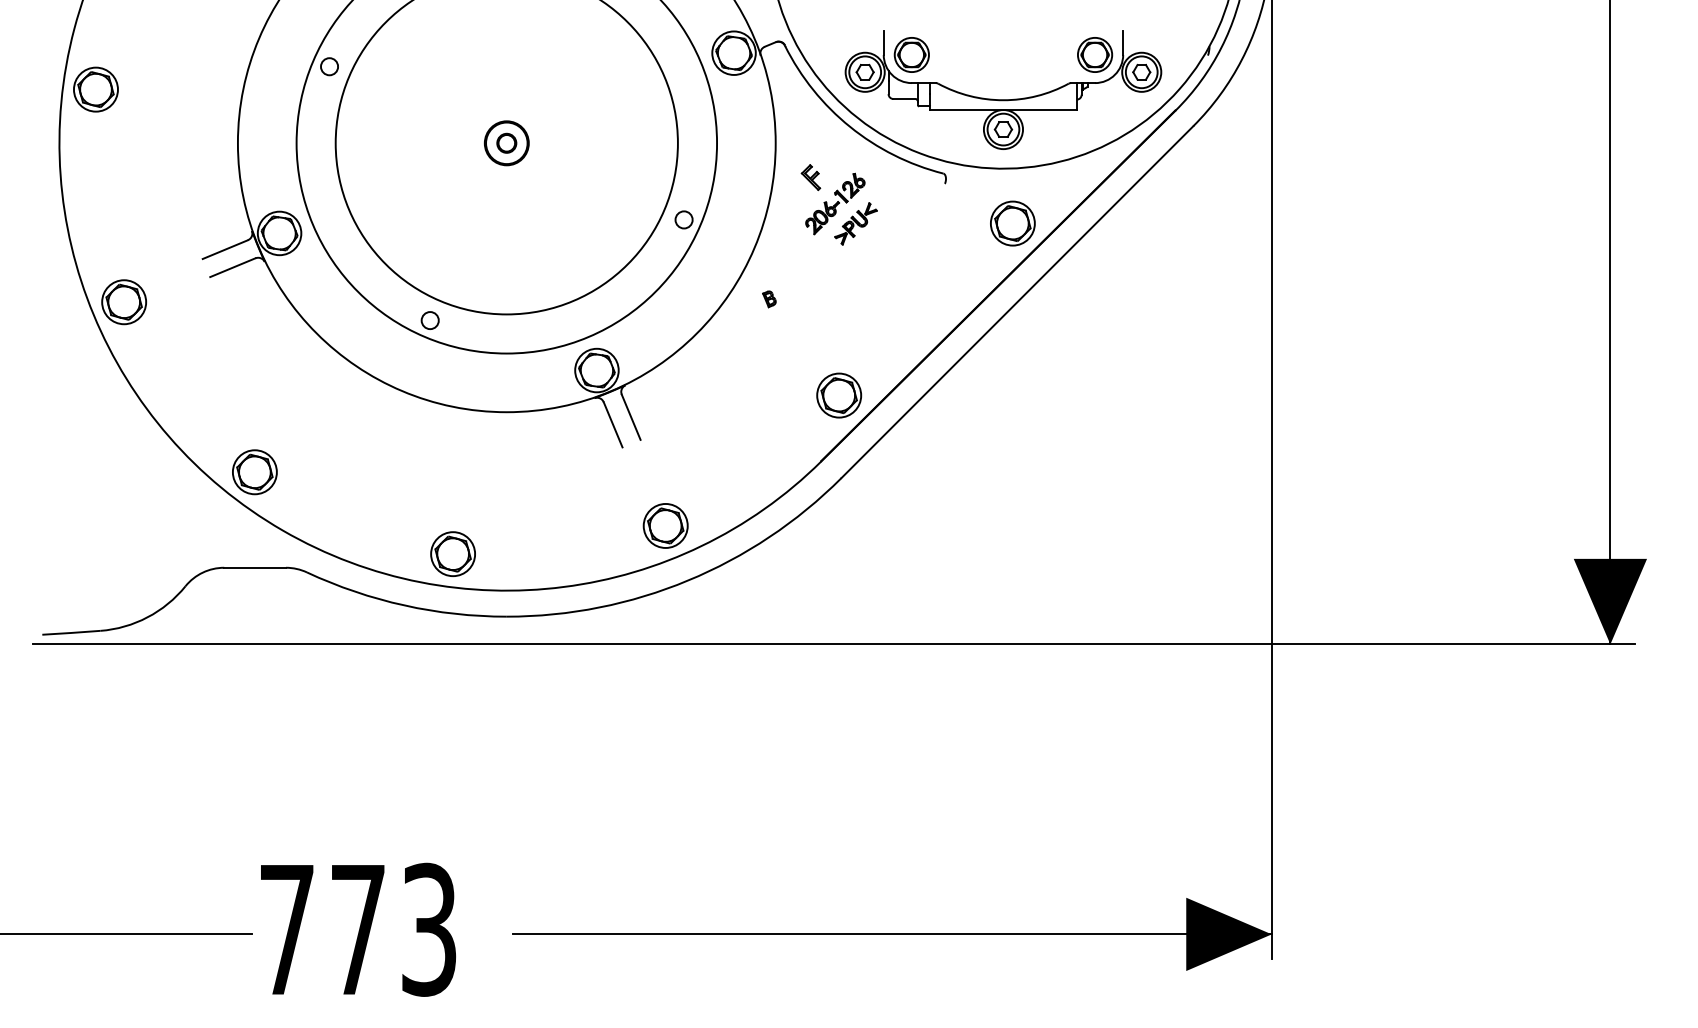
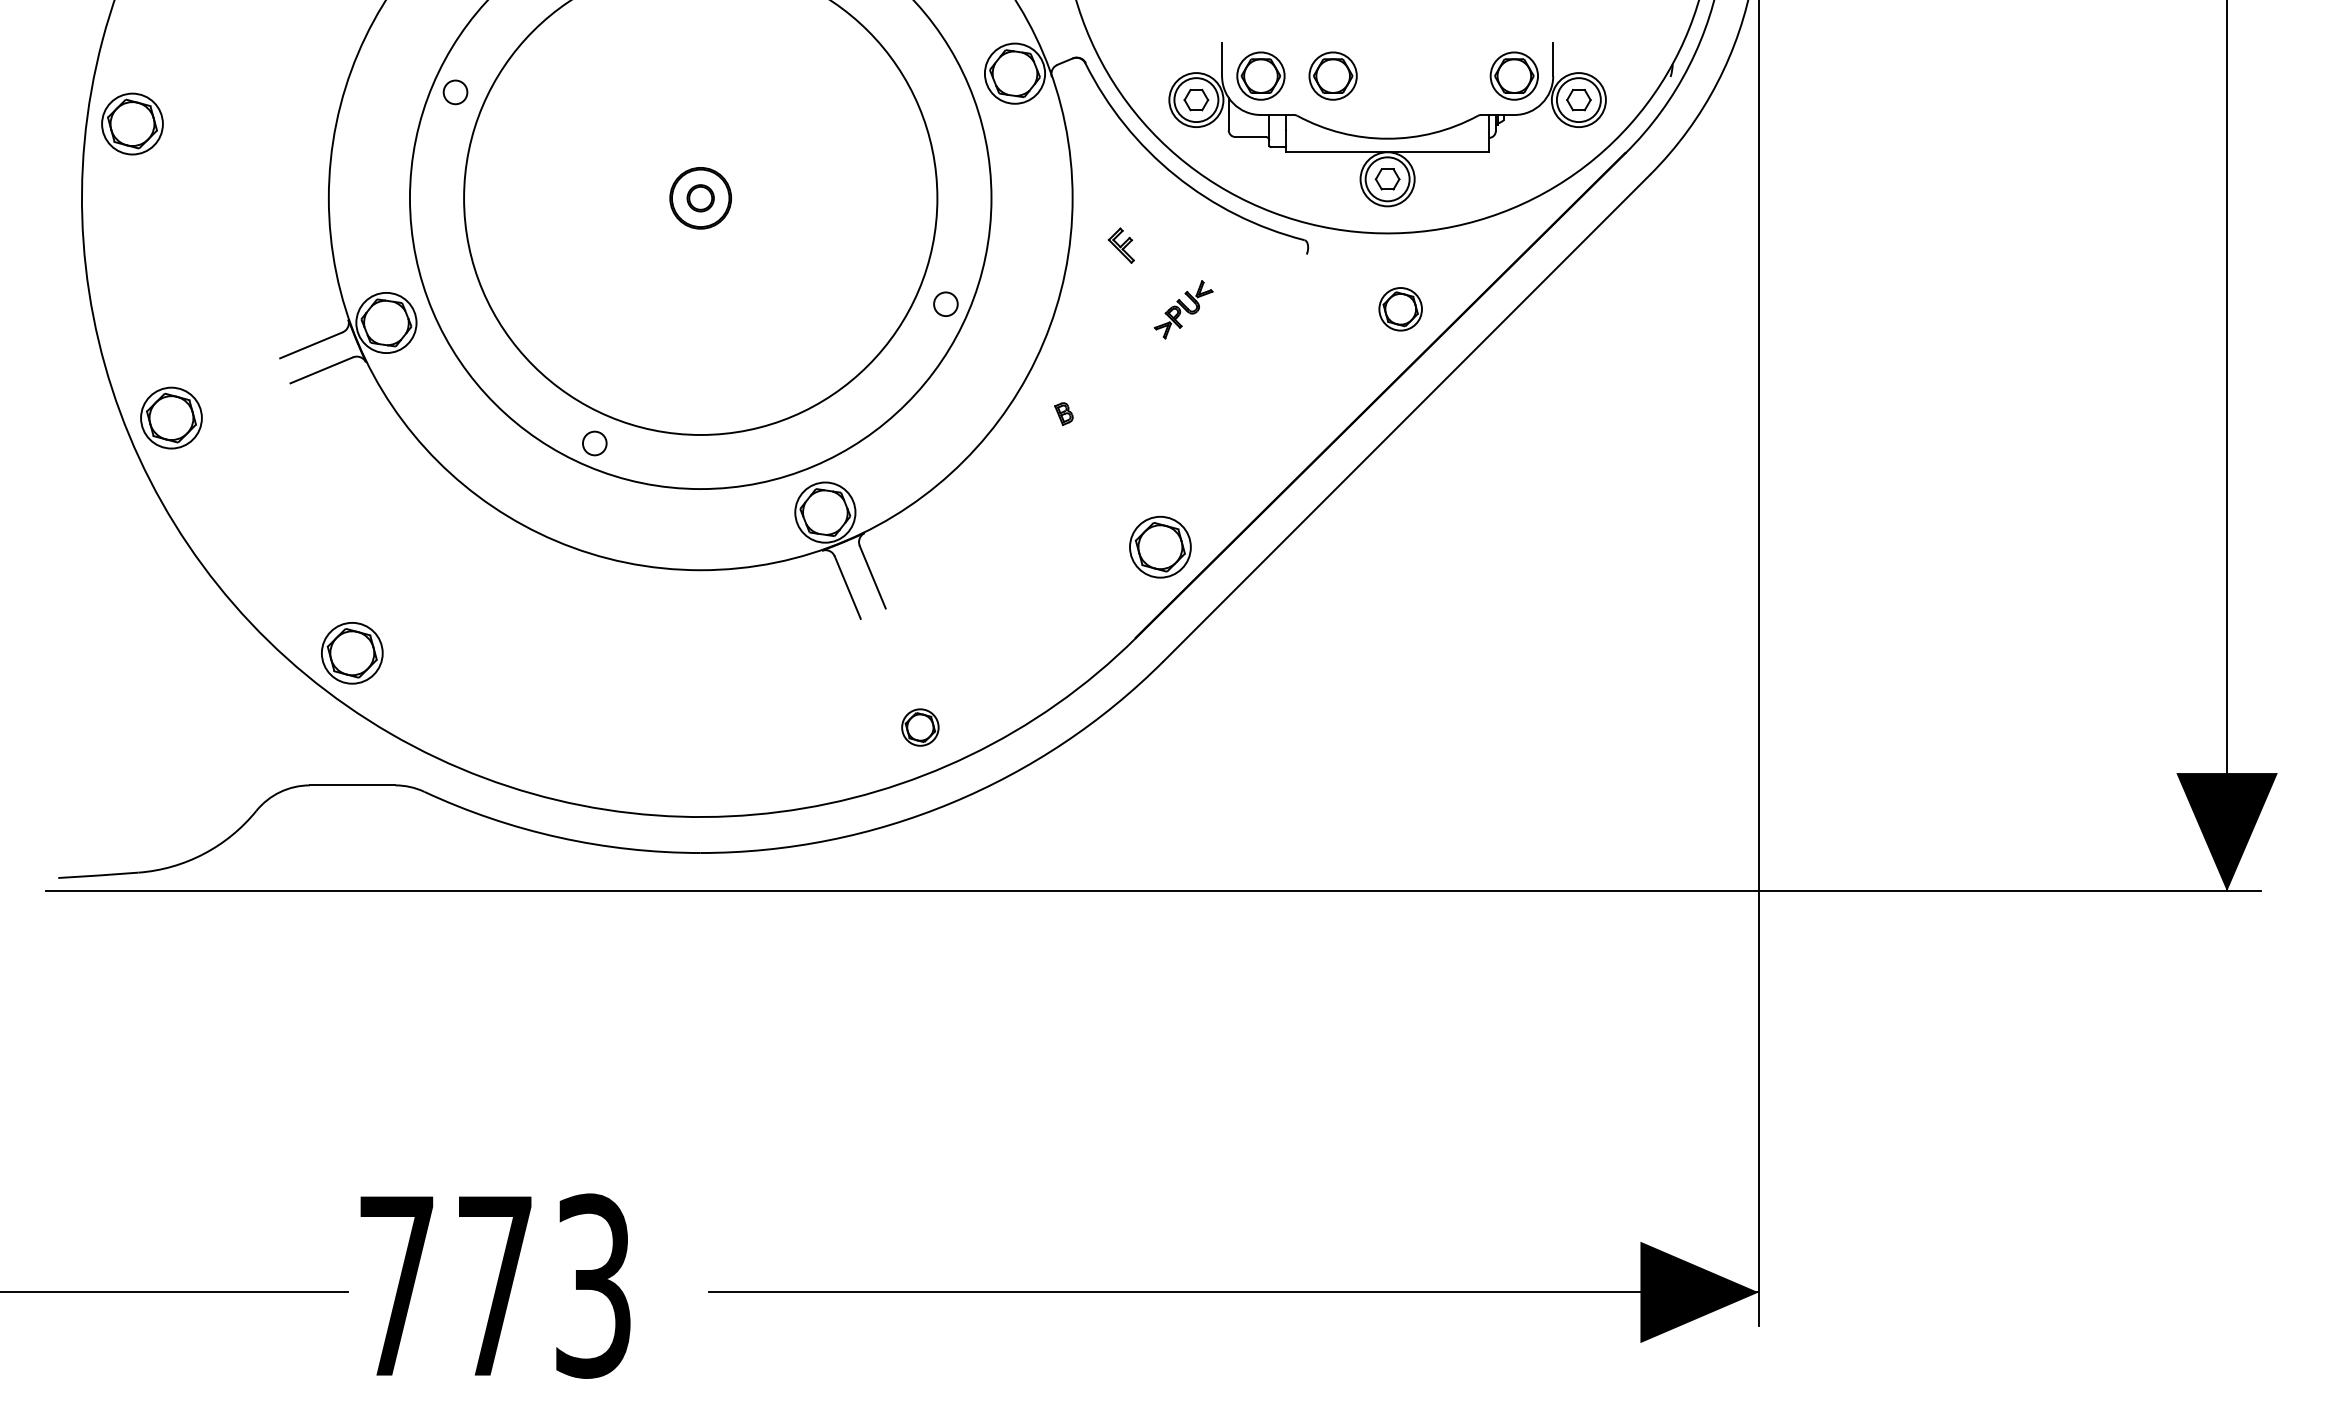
part: (964, 54) -> (1333, 75), added
part: (835, 203) -> (1155, 281), removed
part: (1012, 223) -> (1400, 309), size x0.7
part: (665, 525) -> (920, 726), size x0.6
part: (452, 553) -> (625, 765), removed

